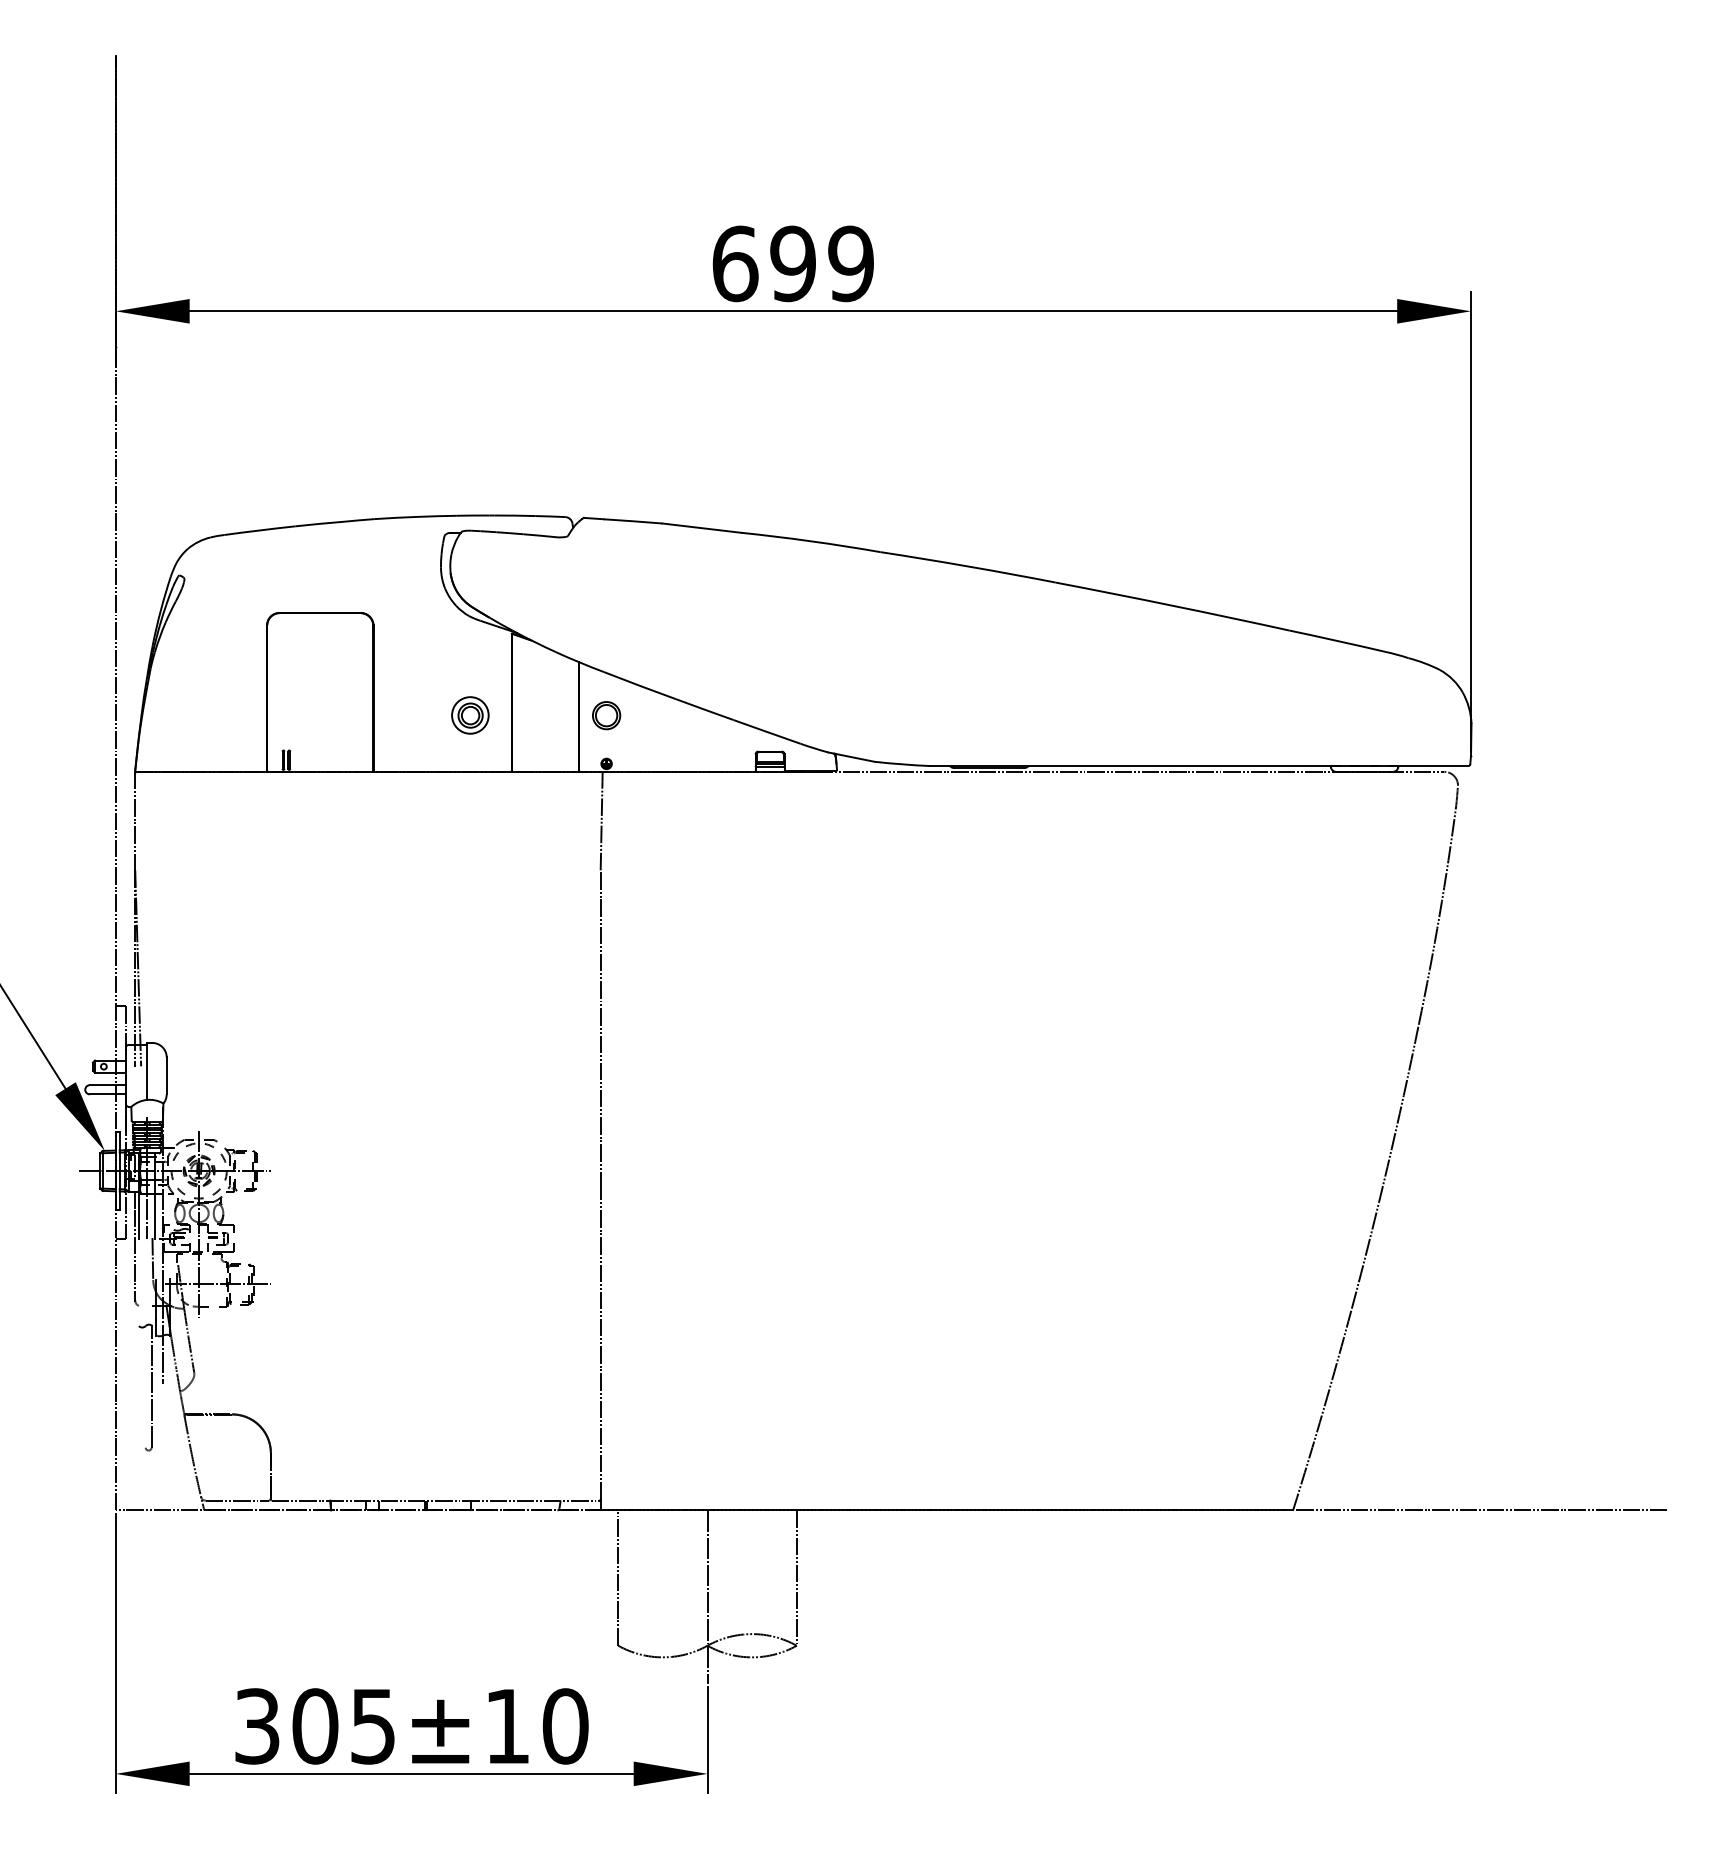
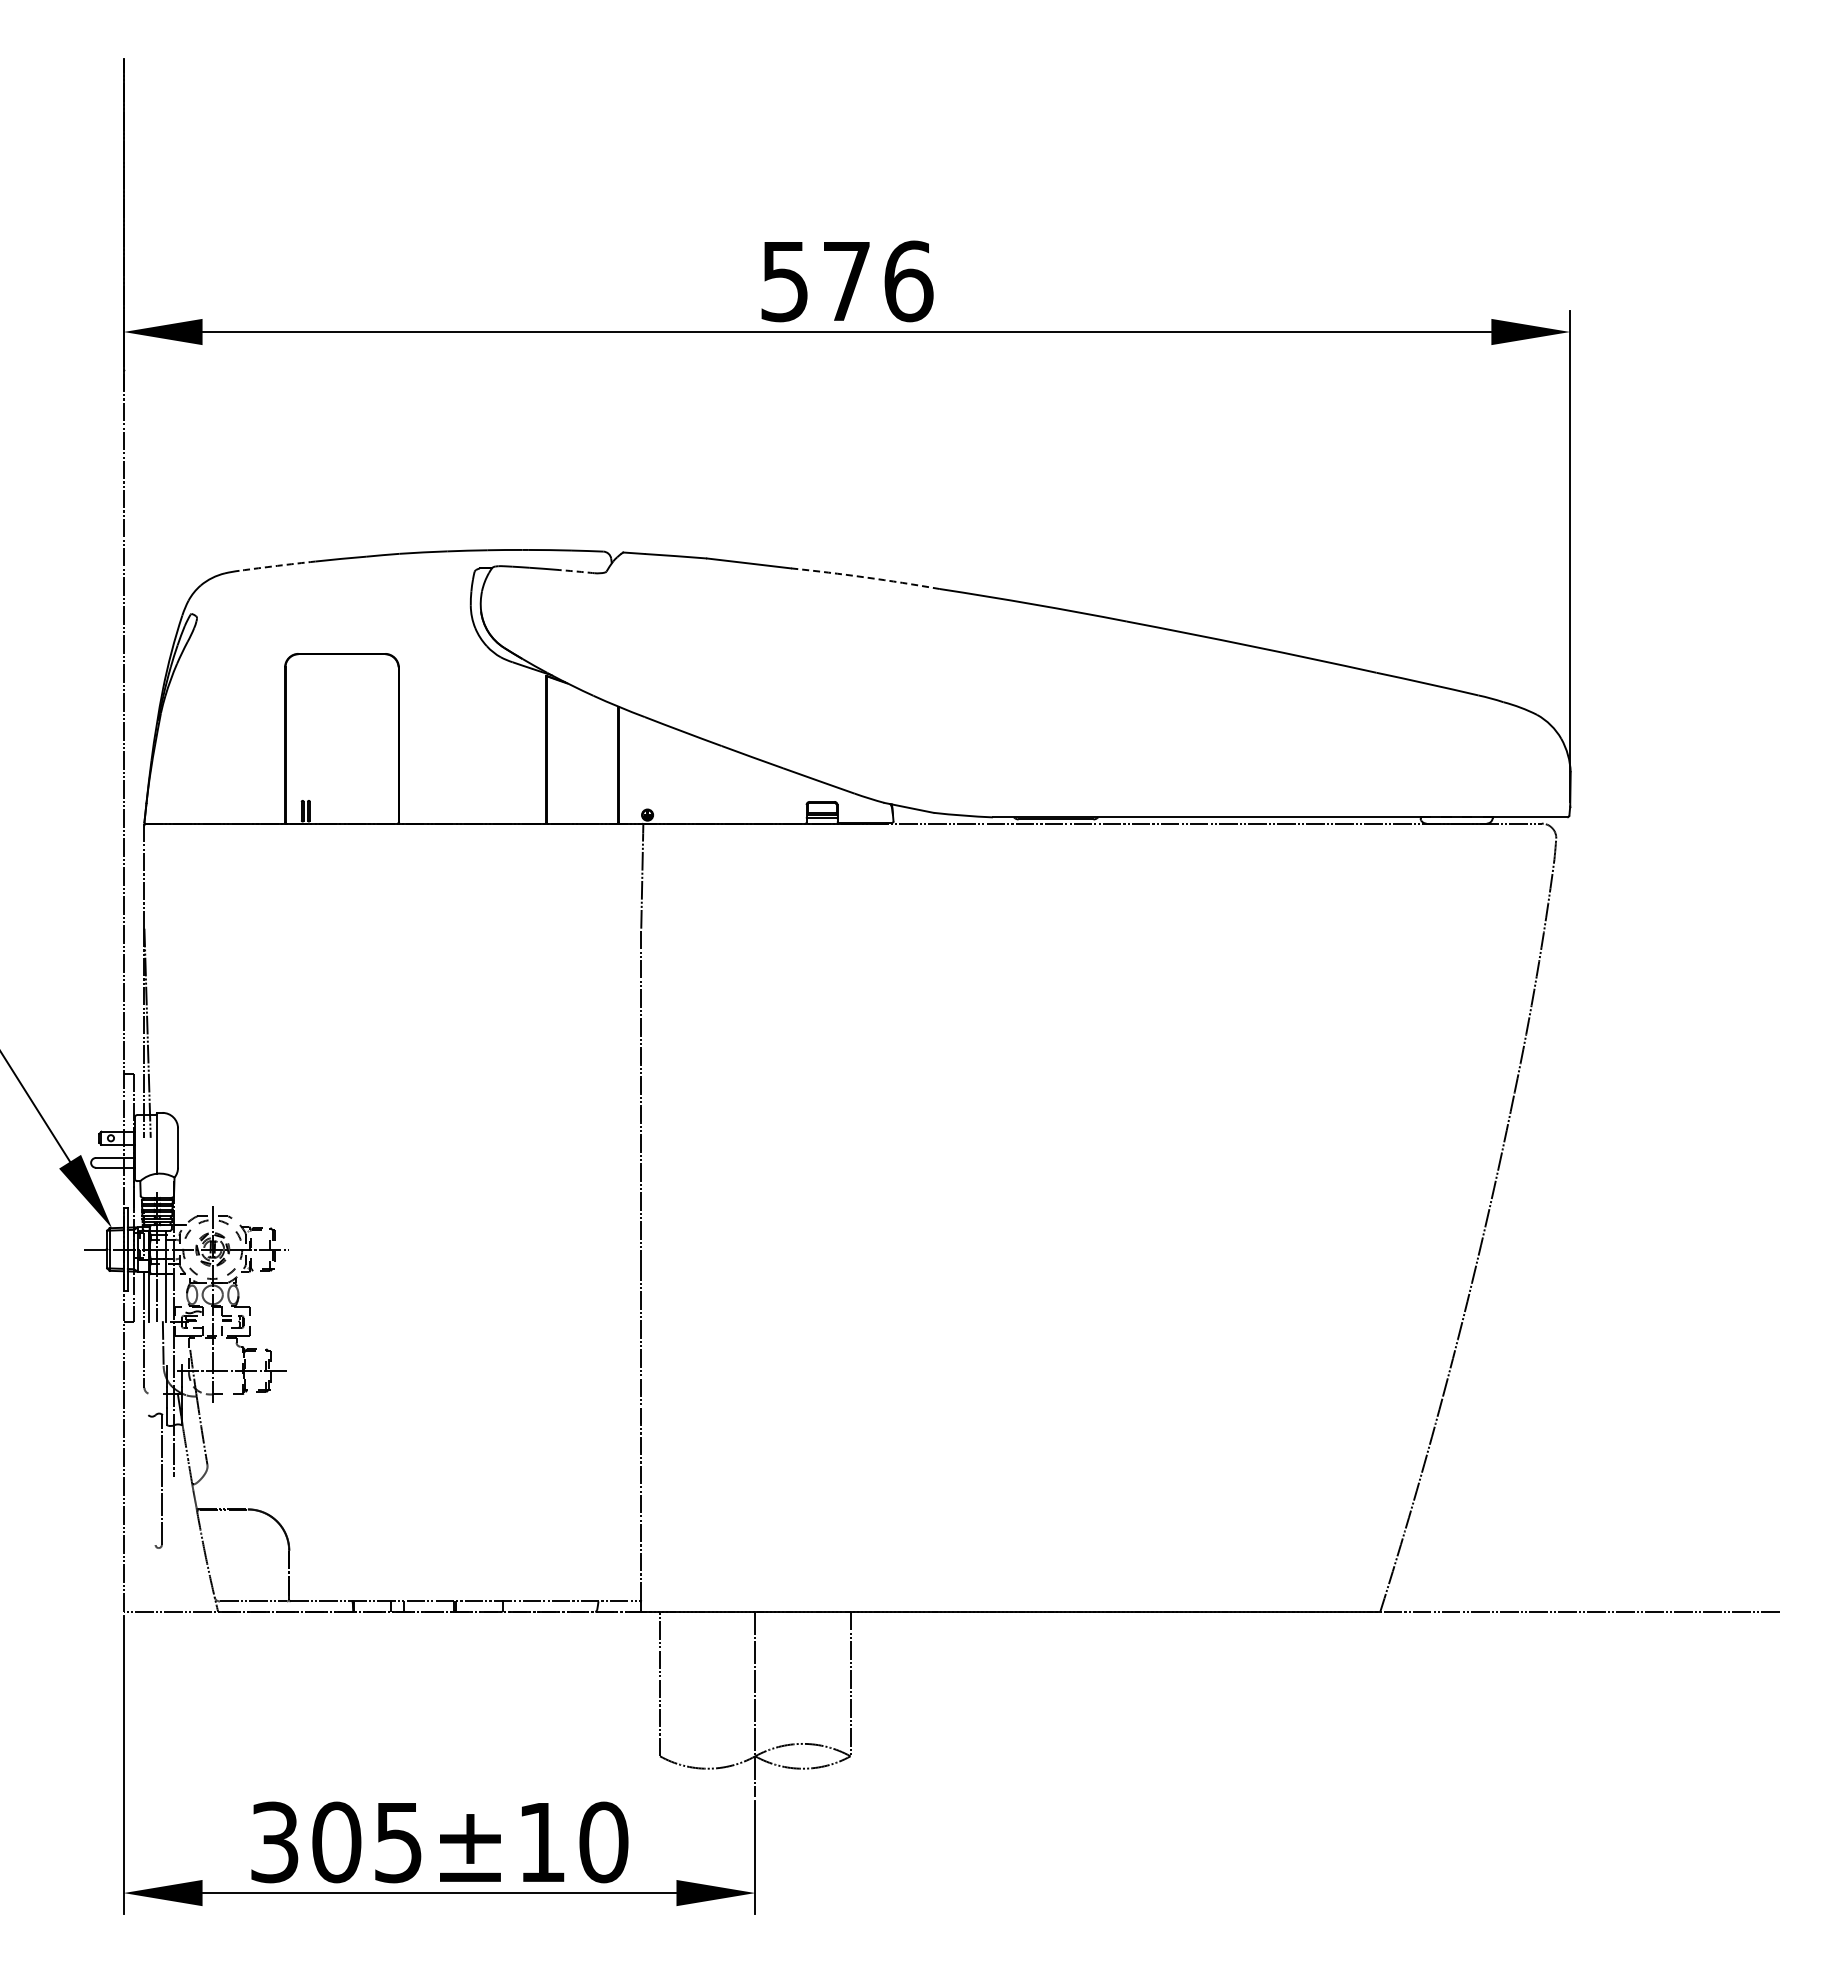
text: (793, 263) -> (847, 281), 699 -> 576
arc: (259, 530) -> (277, 565), solid -> dashed
arc: (540, 535) -> (576, 571), solid -> dashed
arc: (810, 541) -> (865, 577), solid -> dashed
part: (469, 715) -> (501, 763), removed
part: (606, 715) -> (647, 763), removed

